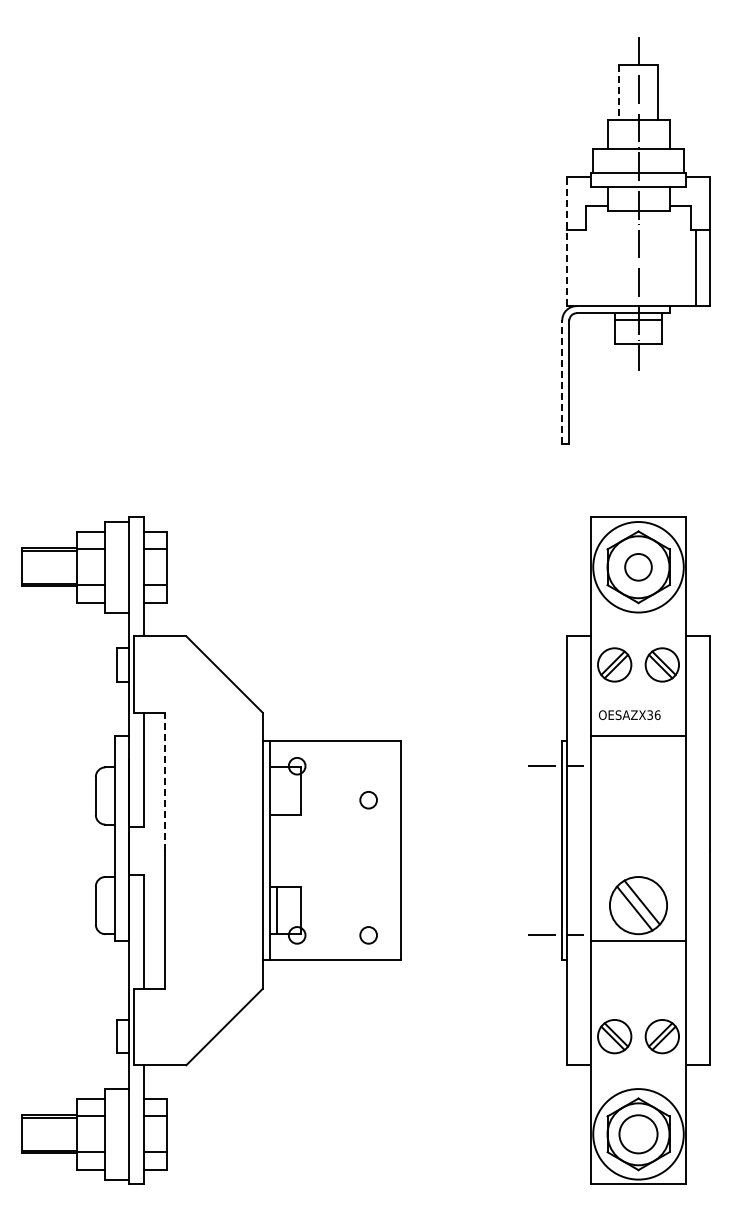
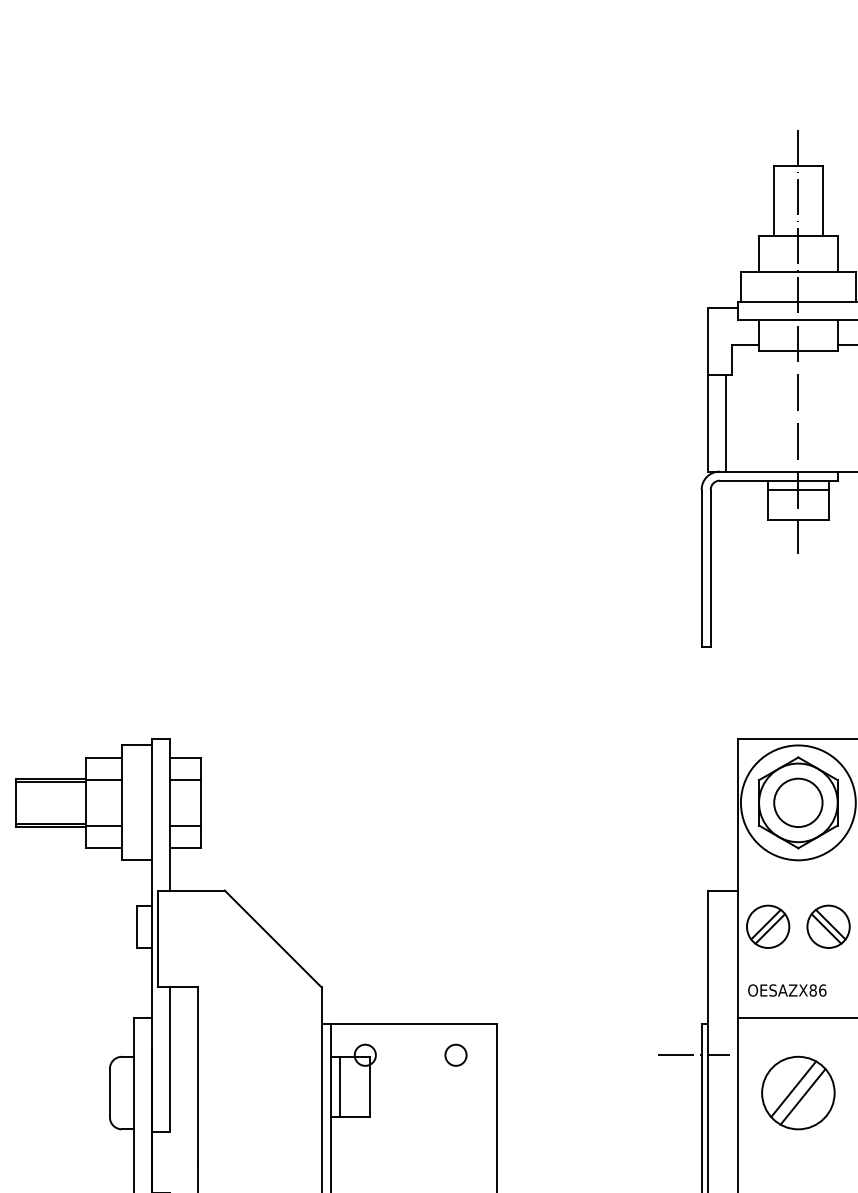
line: (619, 93) -> (774, 201), dashed -> solid
line: (567, 241) -> (708, 389), dashed -> solid
line: (581, 267) -> (726, 422), added
line: (562, 382) -> (701, 568), dashed -> solid
circle: (638, 567) -> (798, 803), size x1.43
text: (650, 714) -> (813, 989), OESAZX36 -> OESAZX86
line: (164, 781) -> (196, 1074), dashed -> solid
line: (276, 791) -> (339, 1087), added
part: (638, 795) -> (798, 1092), added
circle: (368, 800) -> (455, 1055), moved

